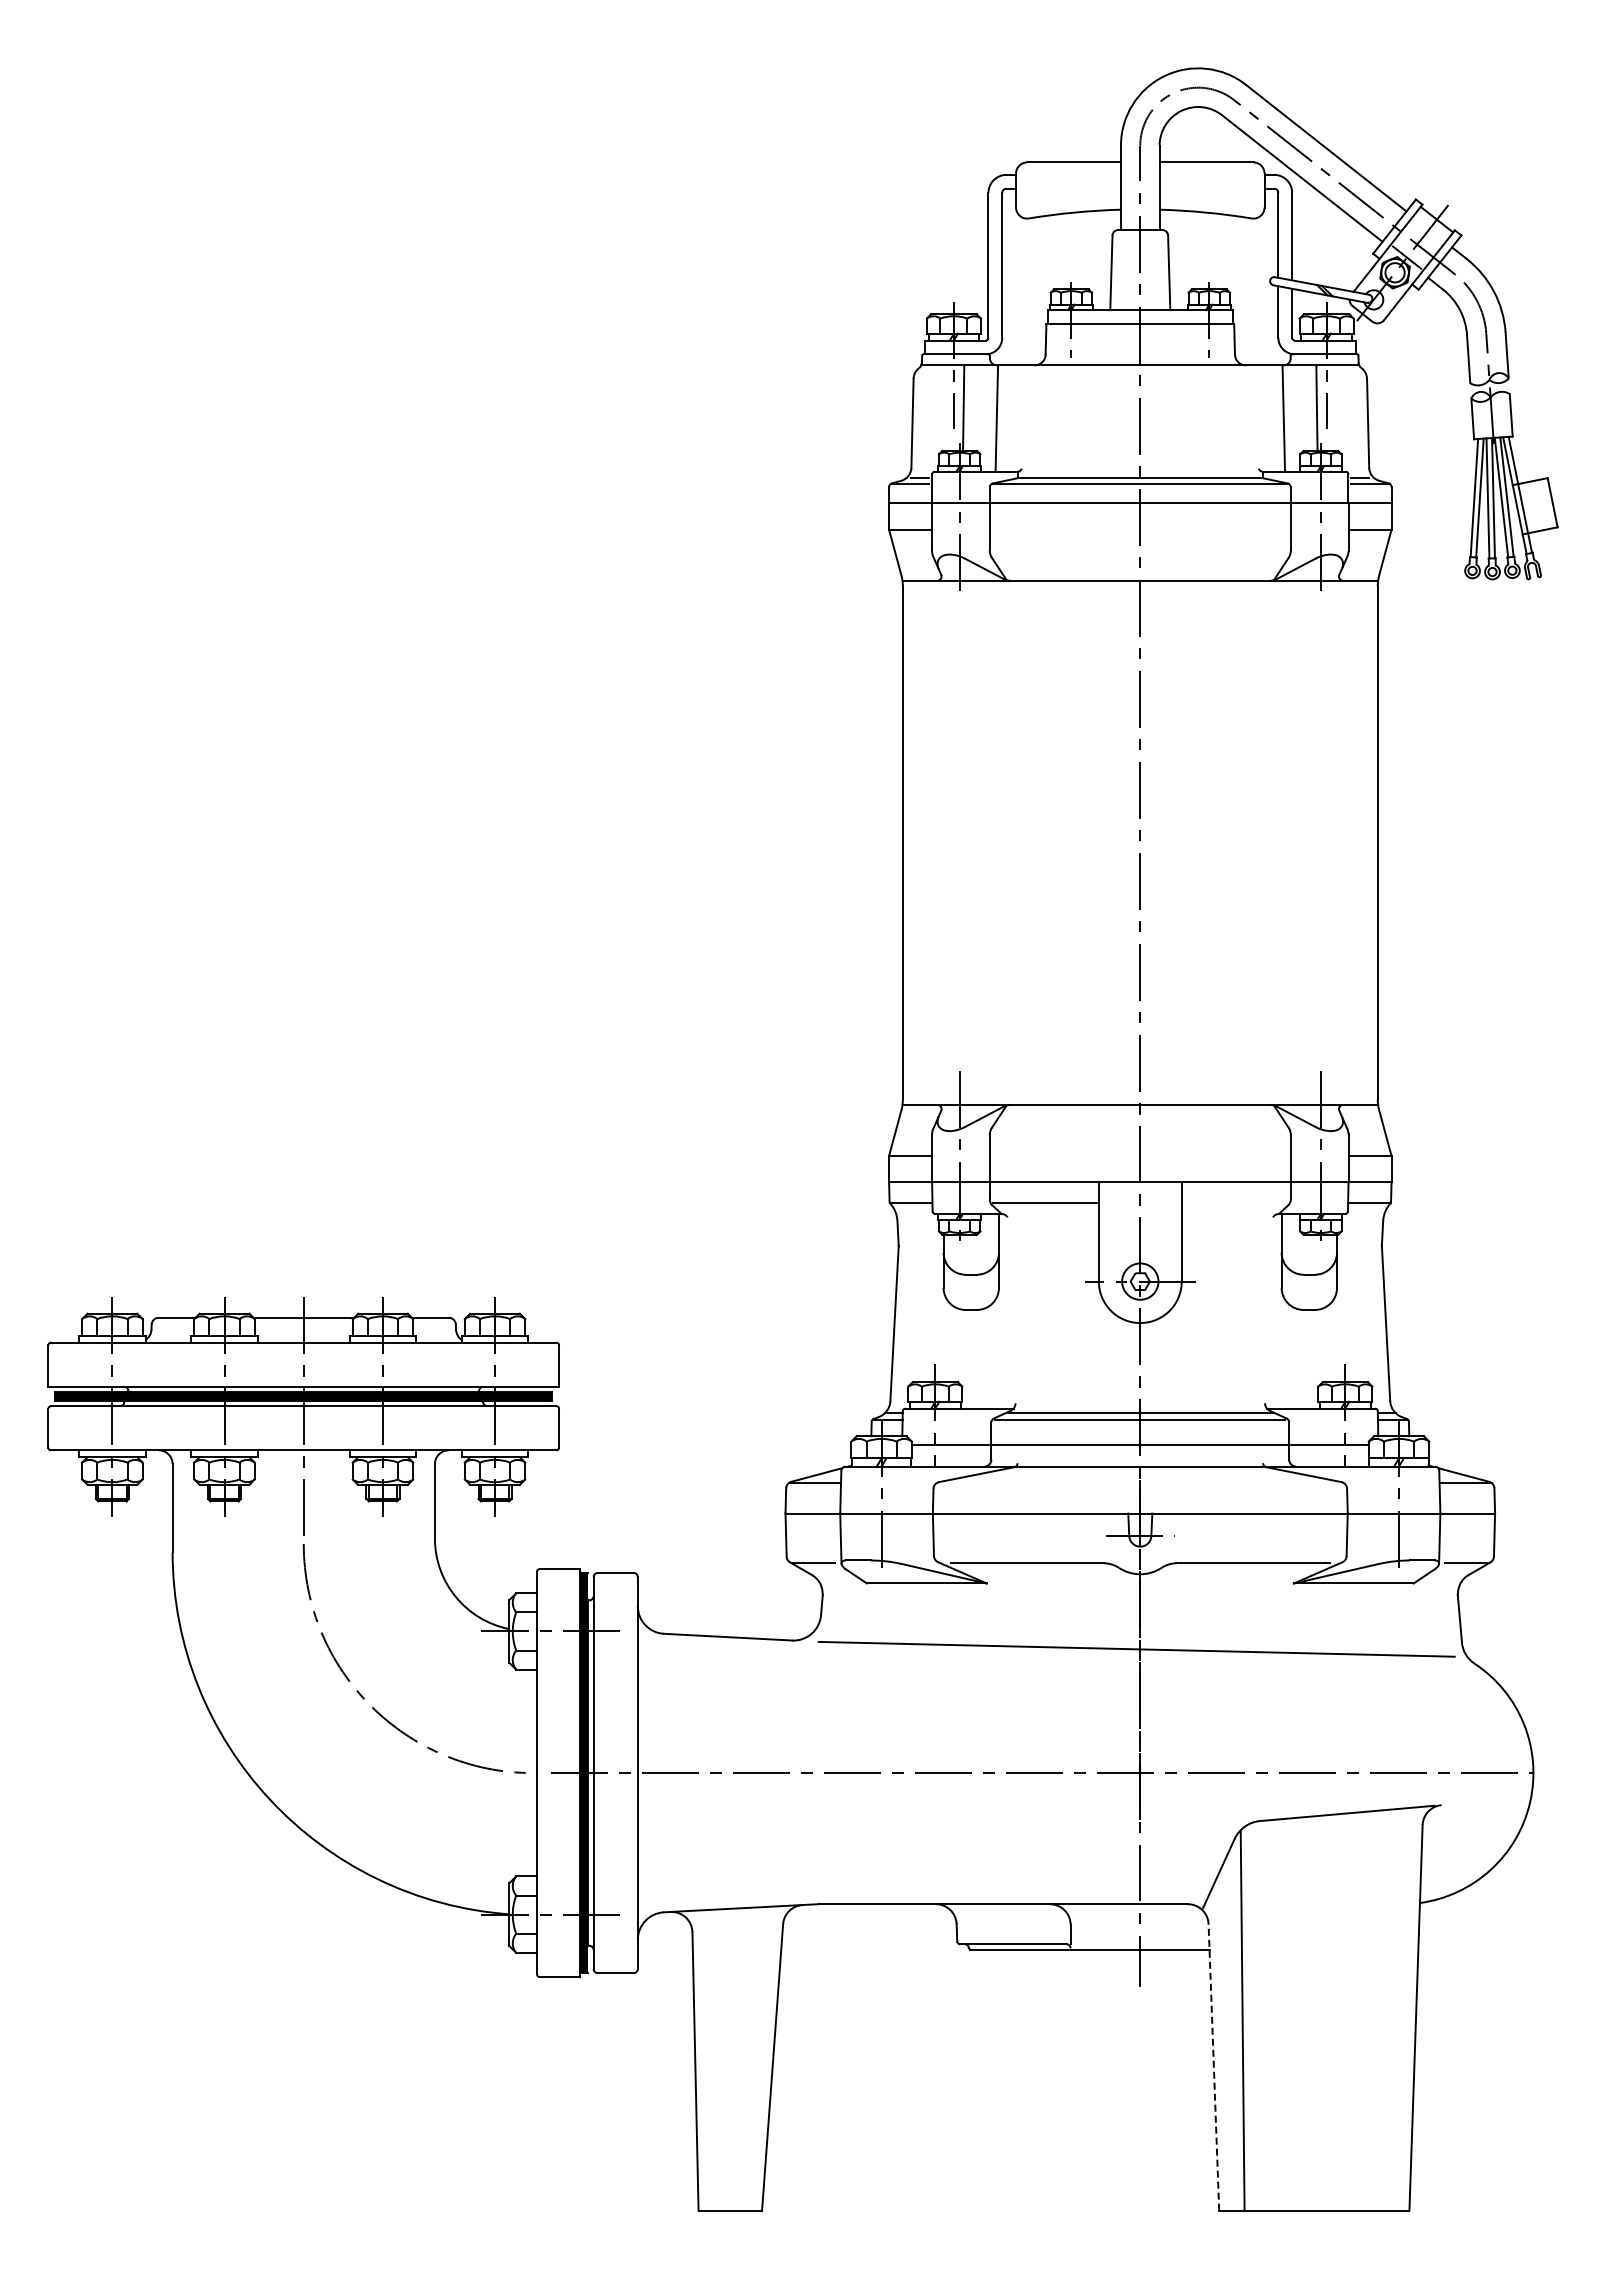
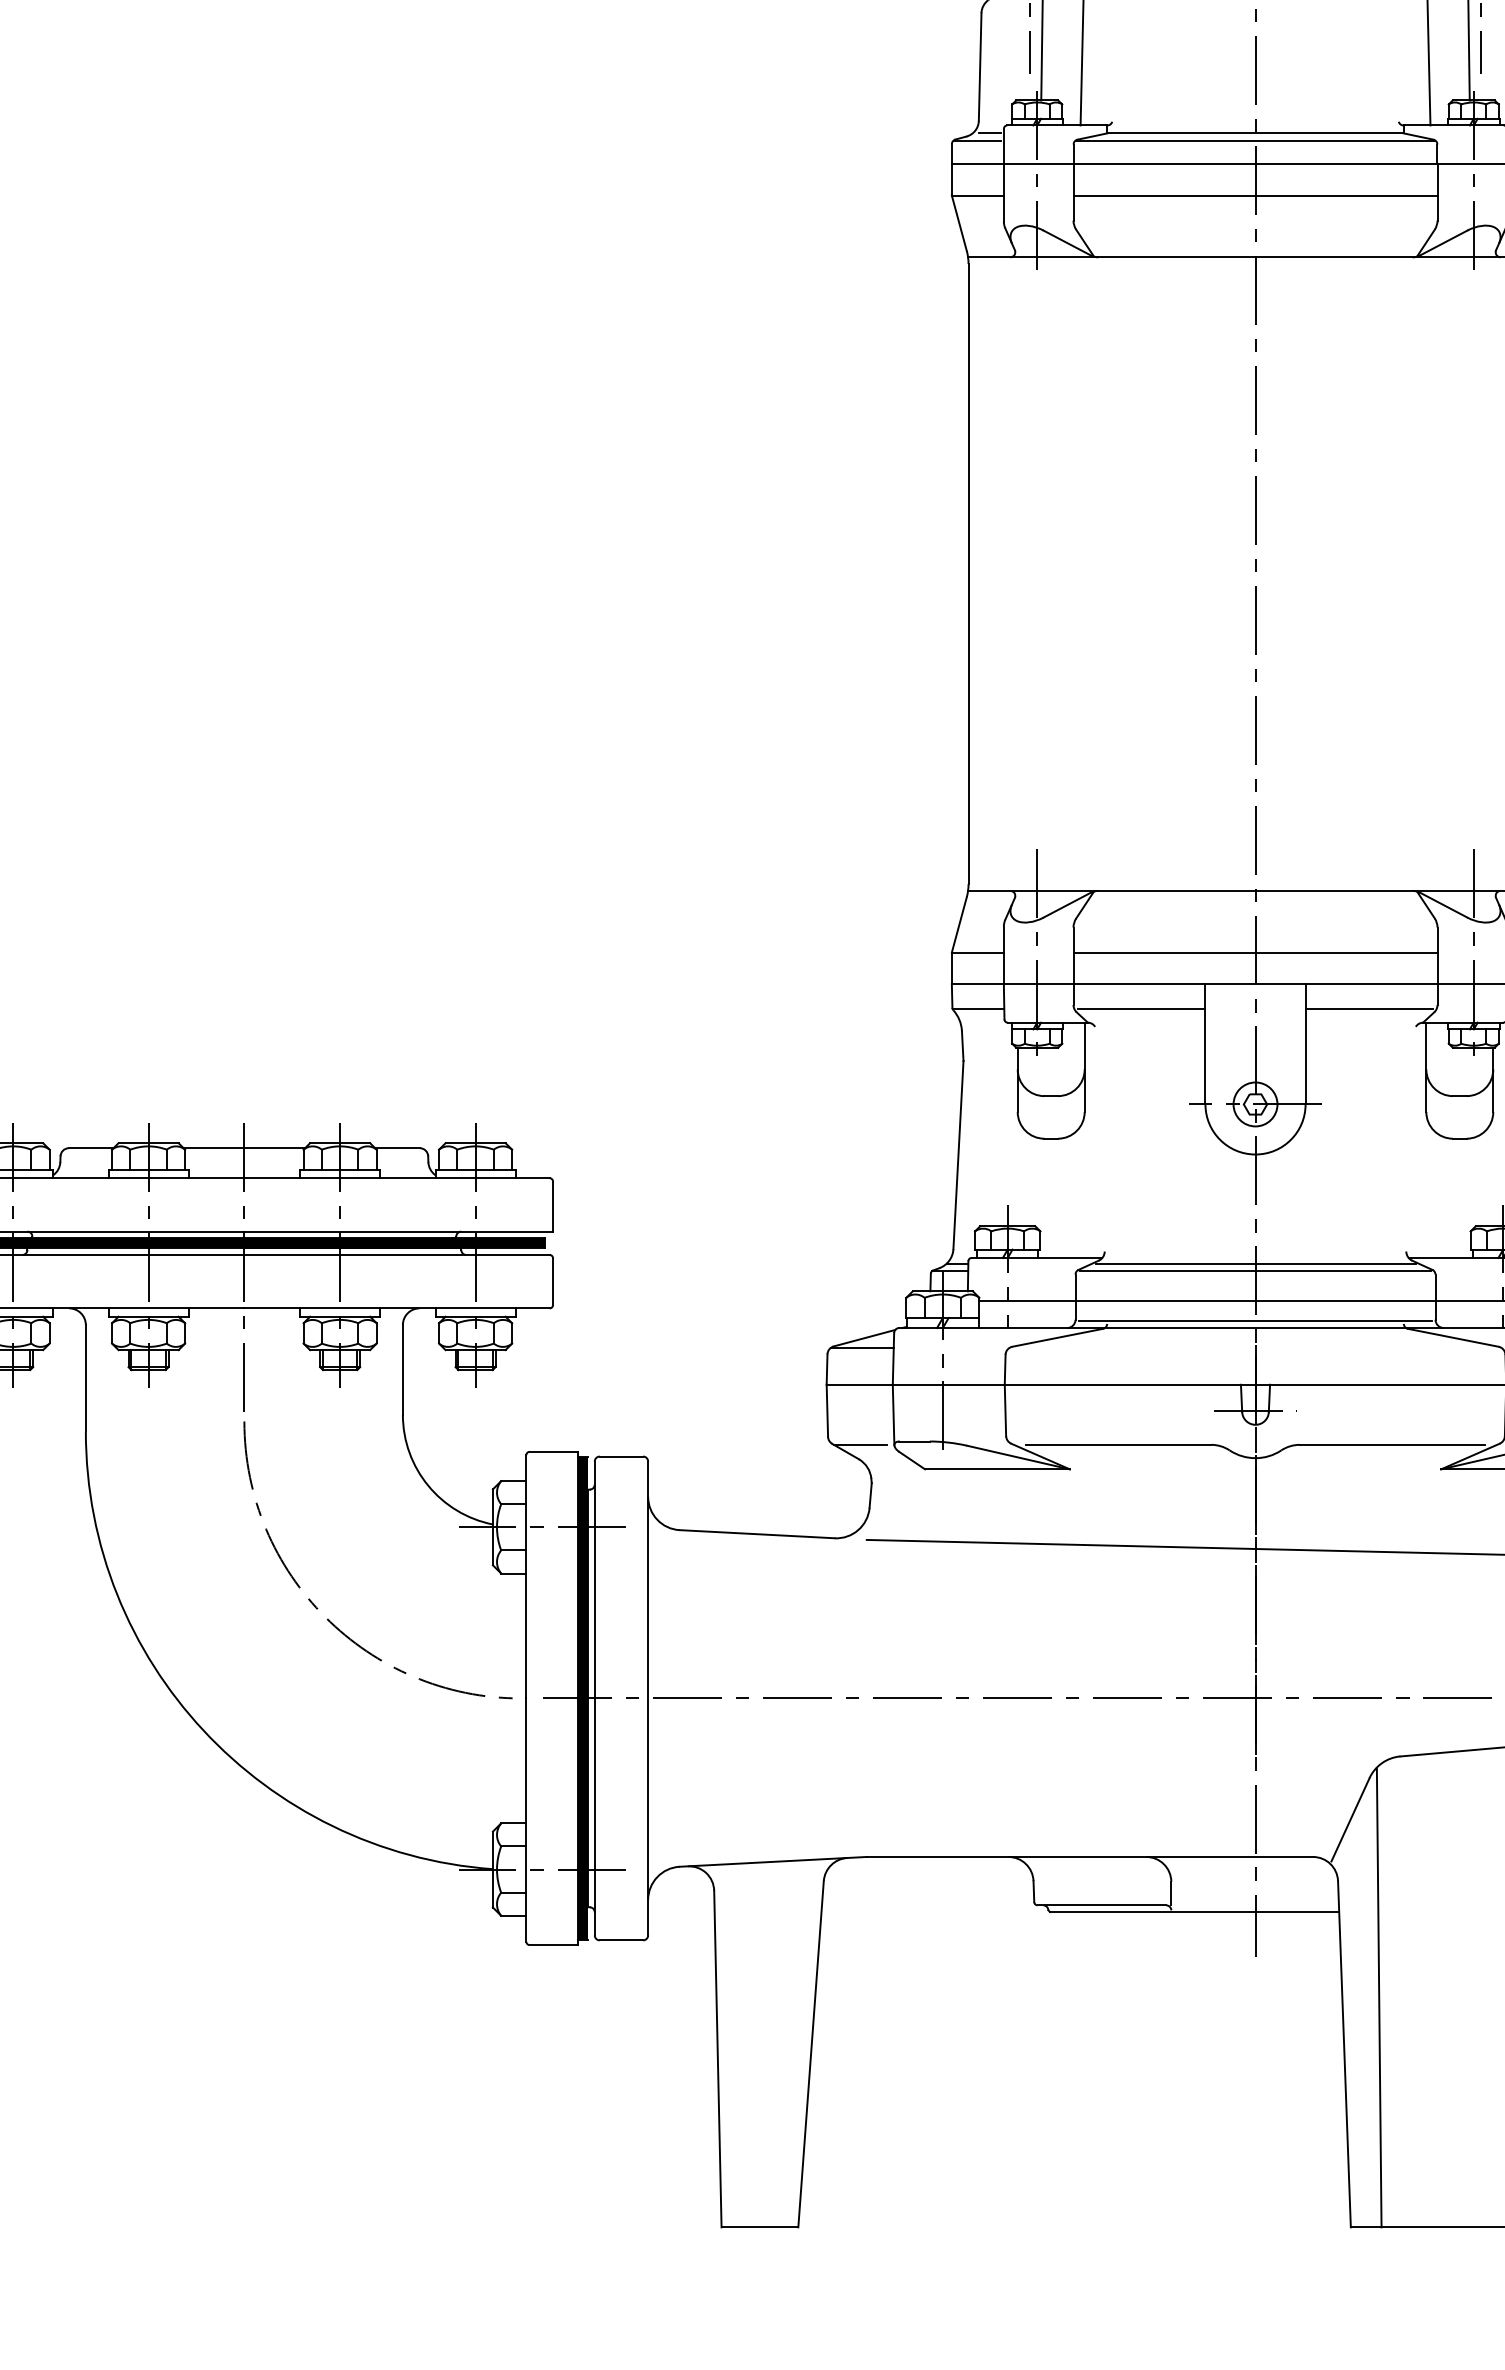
line: (1139, 529) -> (1254, 195), added
line: (1139, 1156) -> (1254, 953), added
line: (1234, 1202) -> (1369, 1008), added
line: (1140, 1460) -> (1255, 1320), added
line: (1213, 2066) -> (1343, 2053), dashed -> solid

